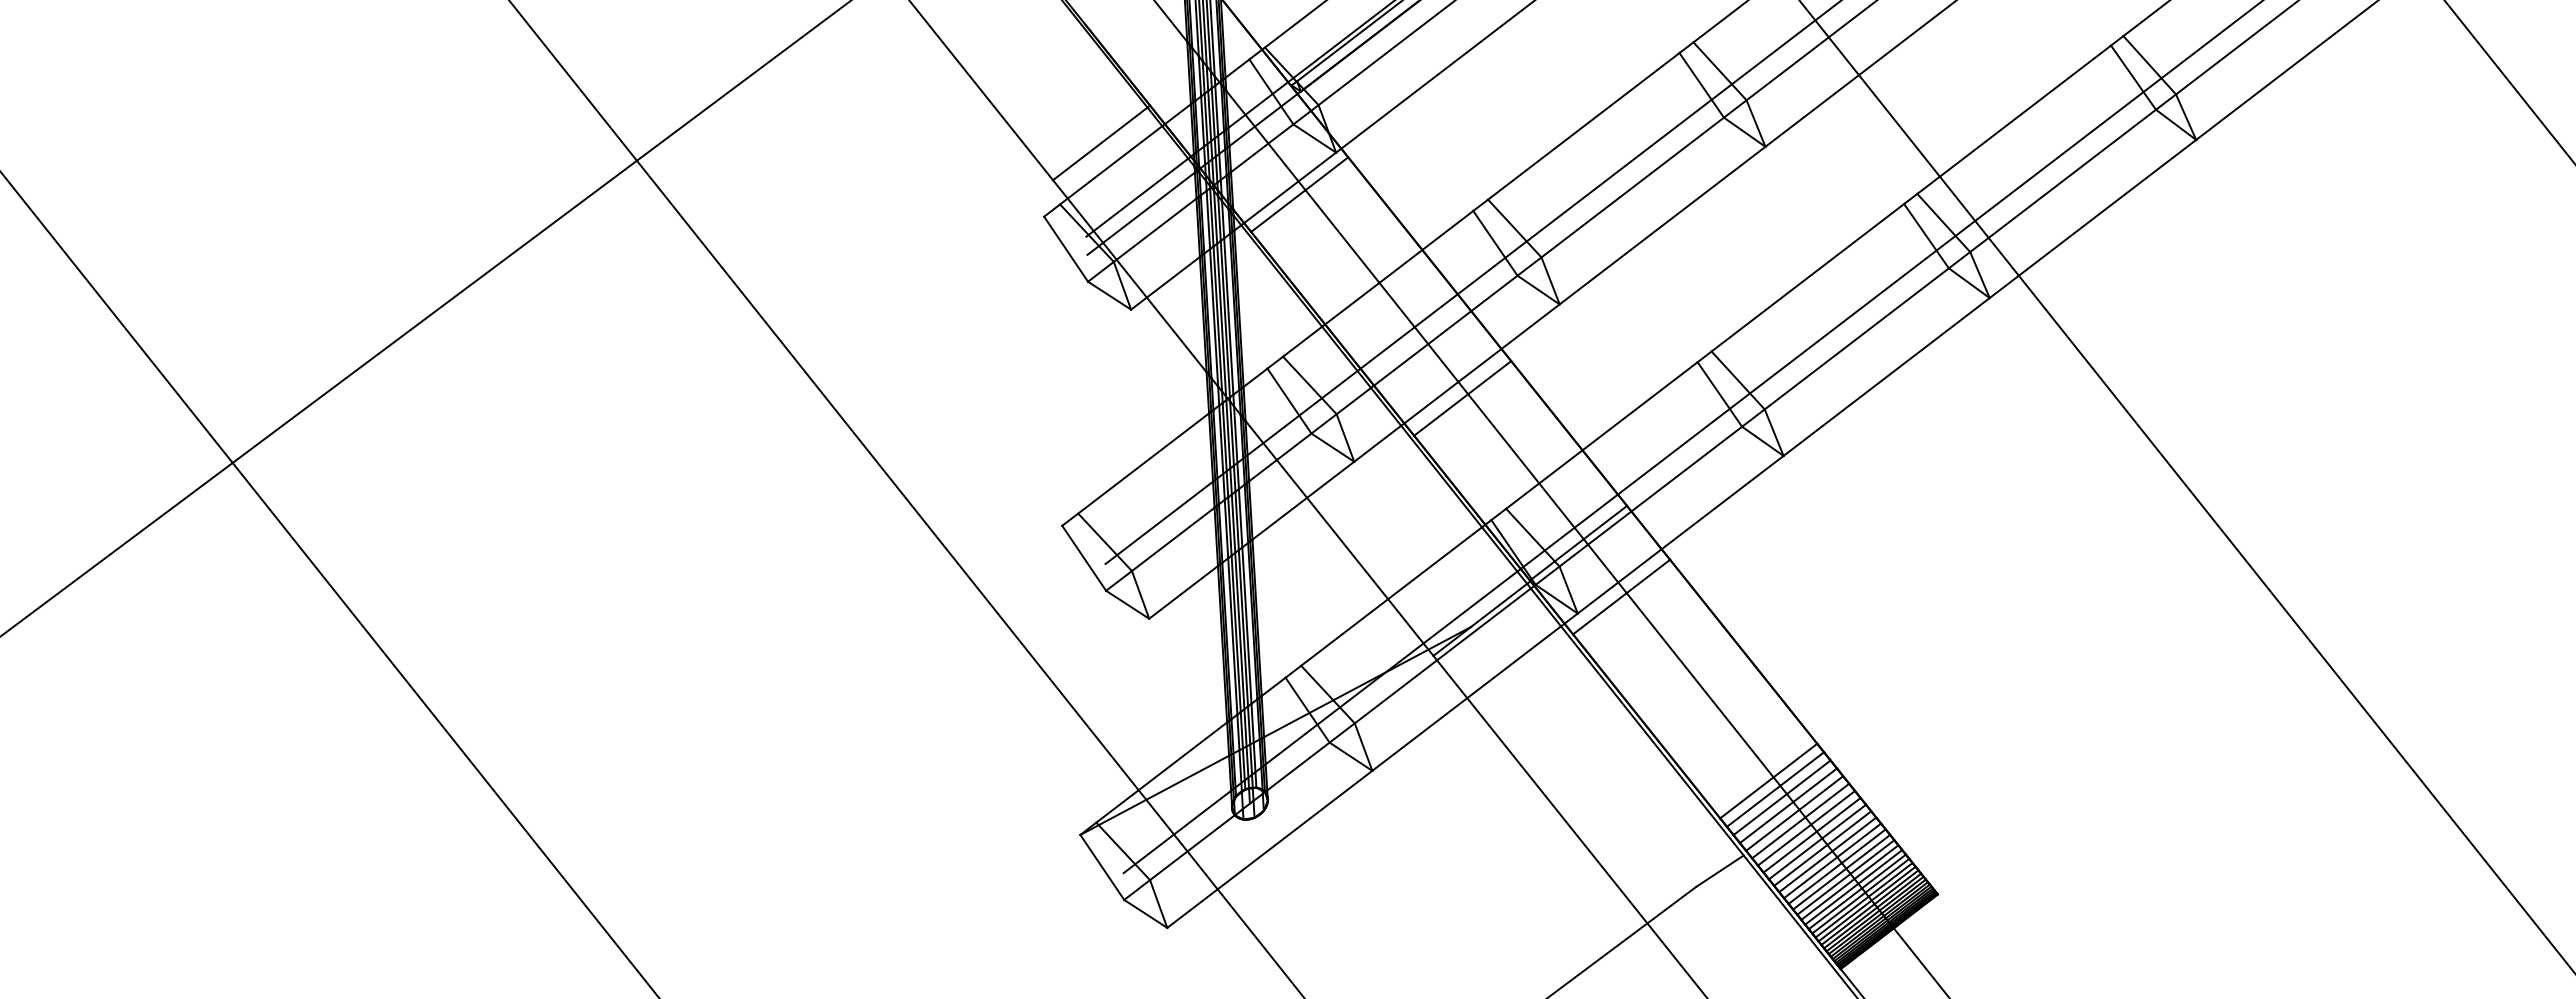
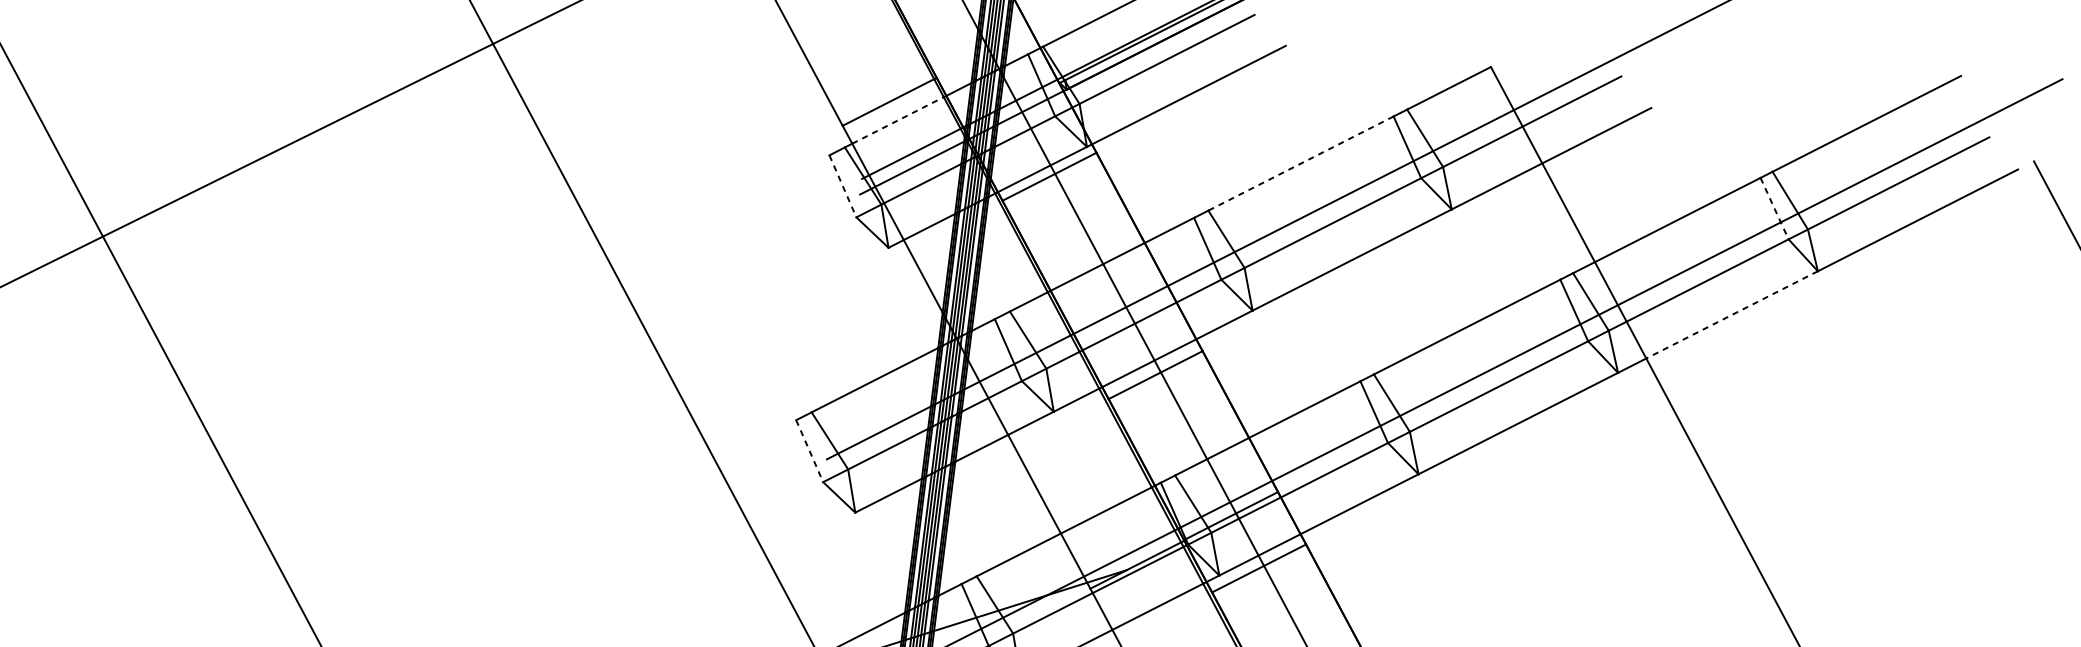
line: (2133, 78) -> (1774, 209), solid -> dashed
line: (1583, 126) -> (1300, 163), solid -> dashed
line: (1115, 162) -> (898, 120), solid -> dashed
line: (2107, 207) -> (1732, 314), solid -> dashed
line: (1066, 249) -> (843, 186), solid -> dashed
line: (1084, 558) -> (809, 451), solid -> dashed

